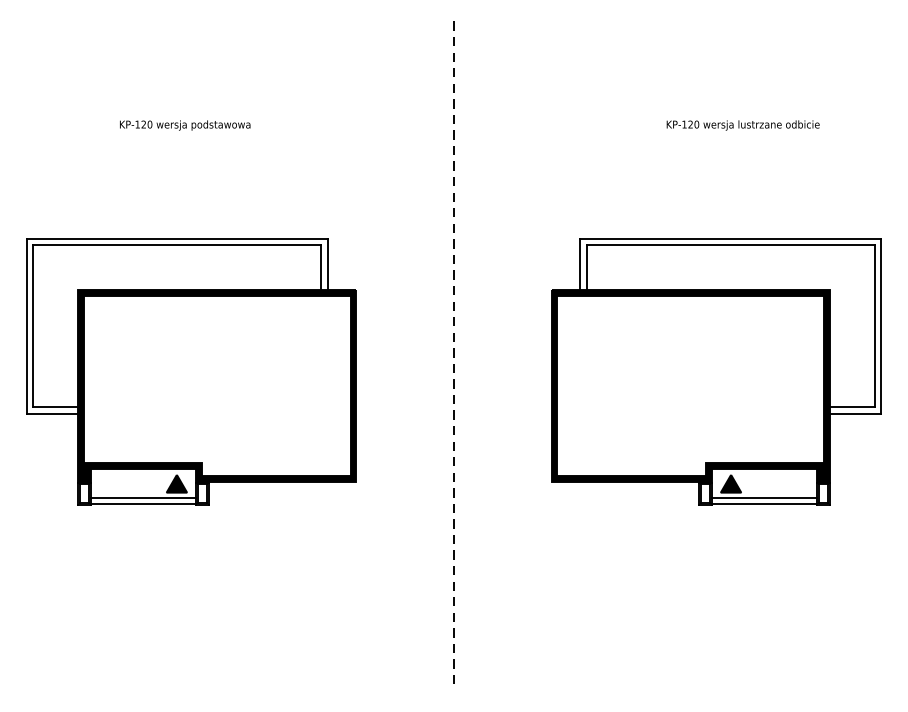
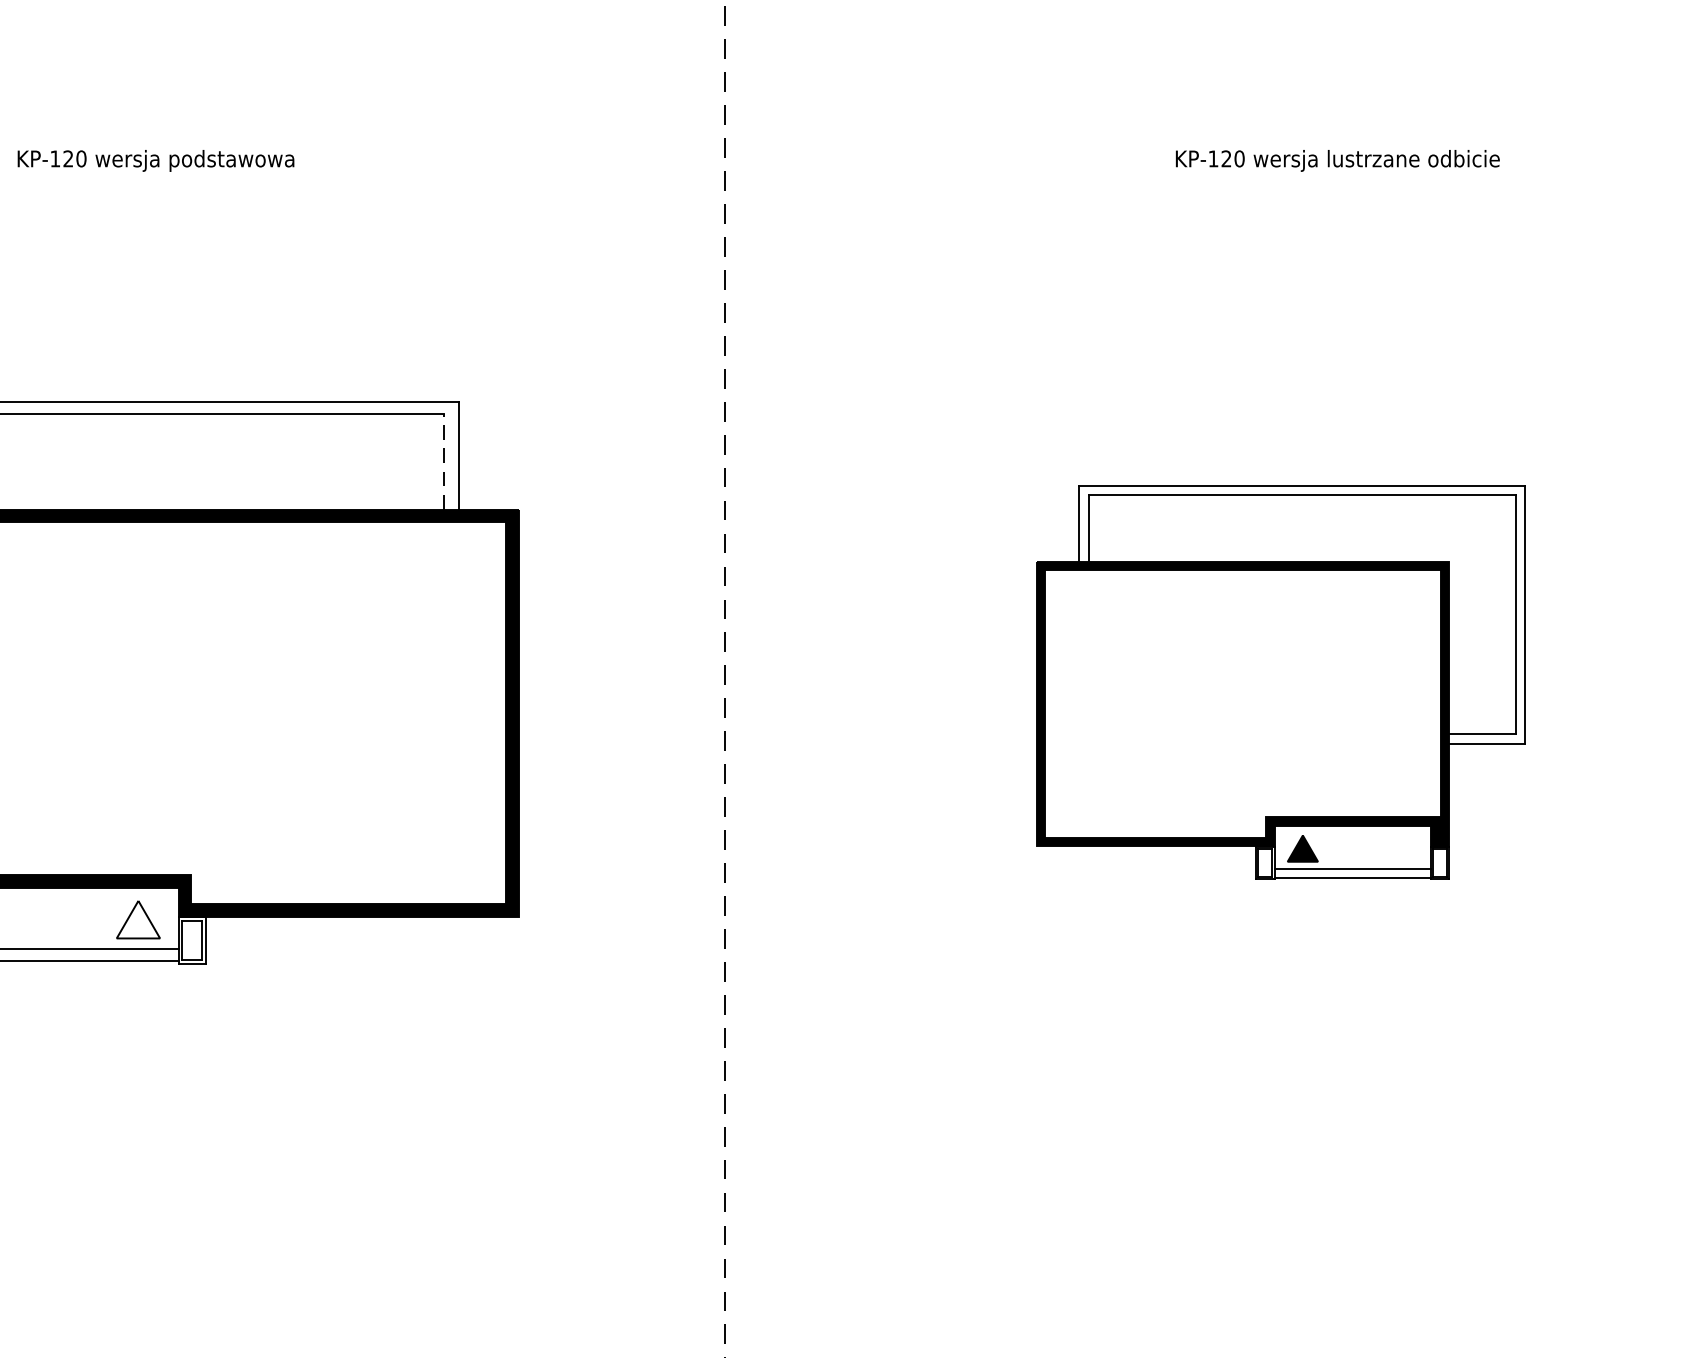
line: (321, 267) -> (444, 461), solid -> dashed
part: (716, 371) -> (1281, 681), size x0.7
fill: (176, 483) -> (137, 919), removed

